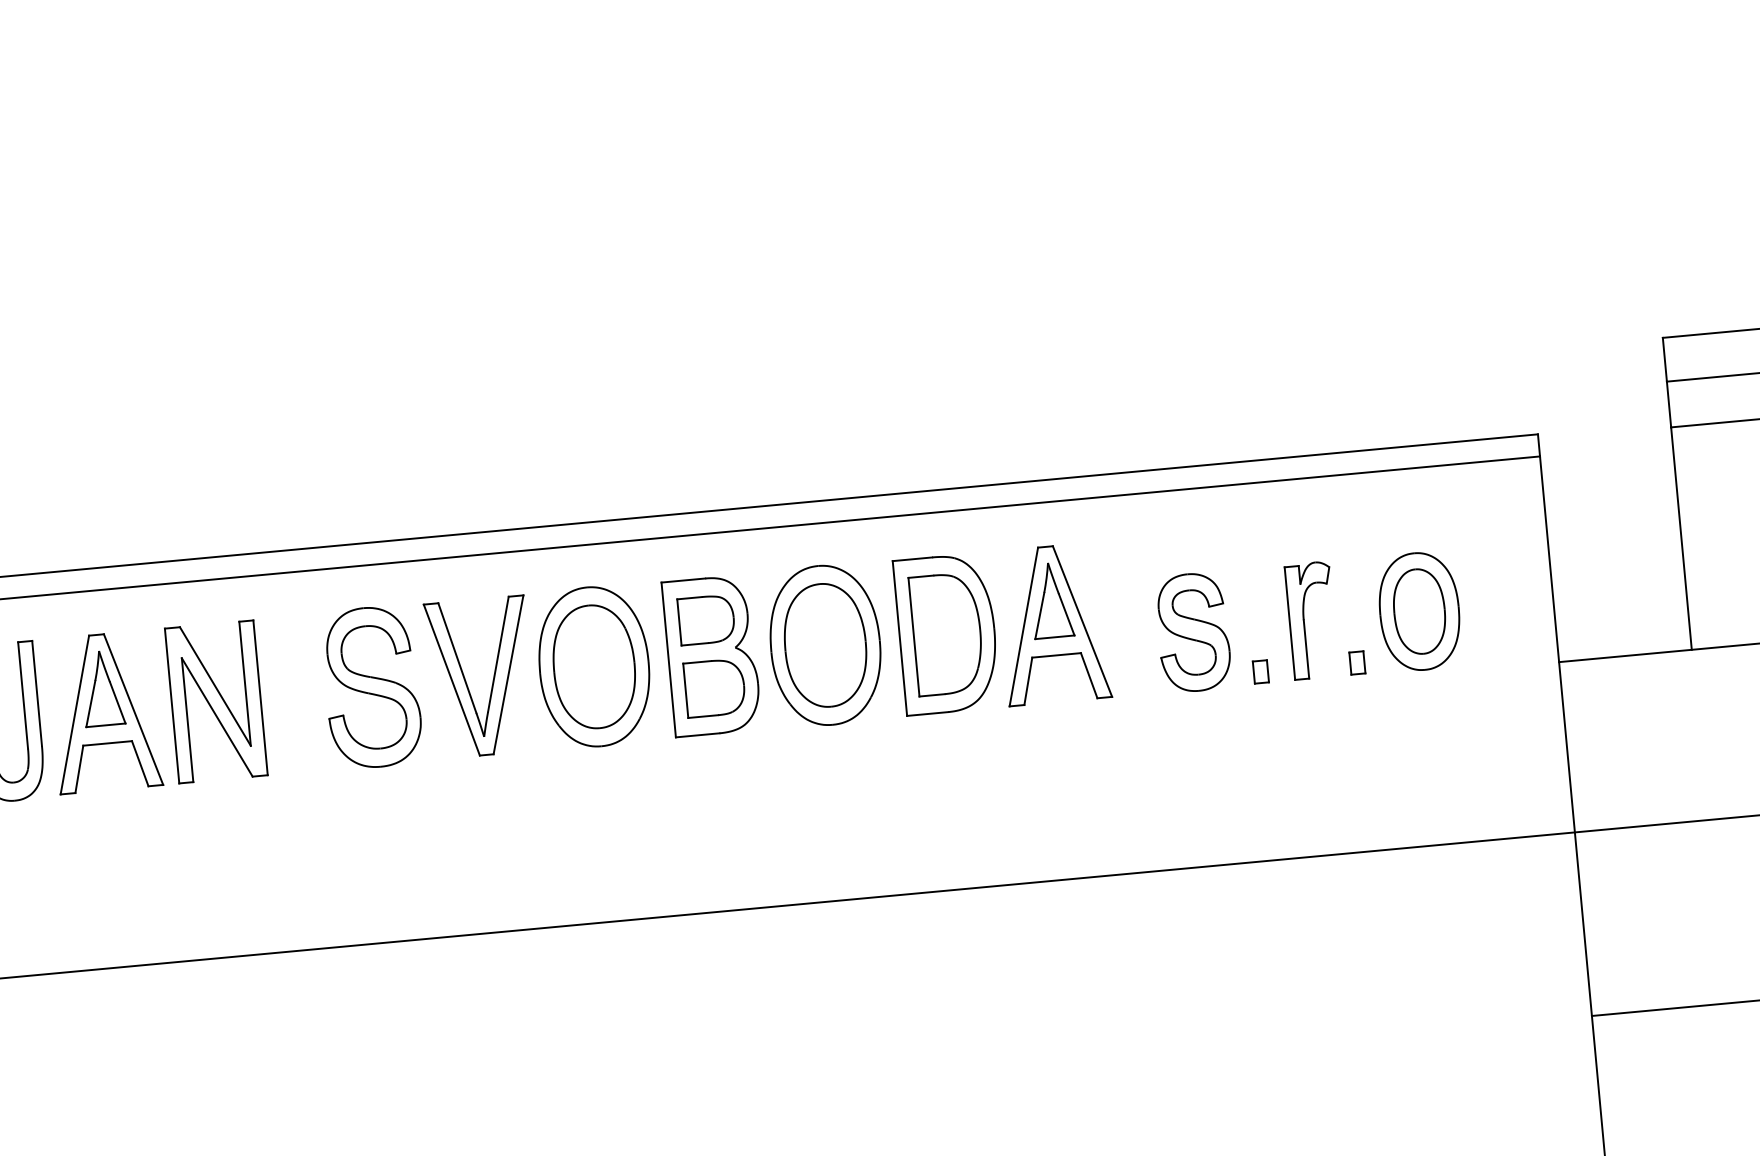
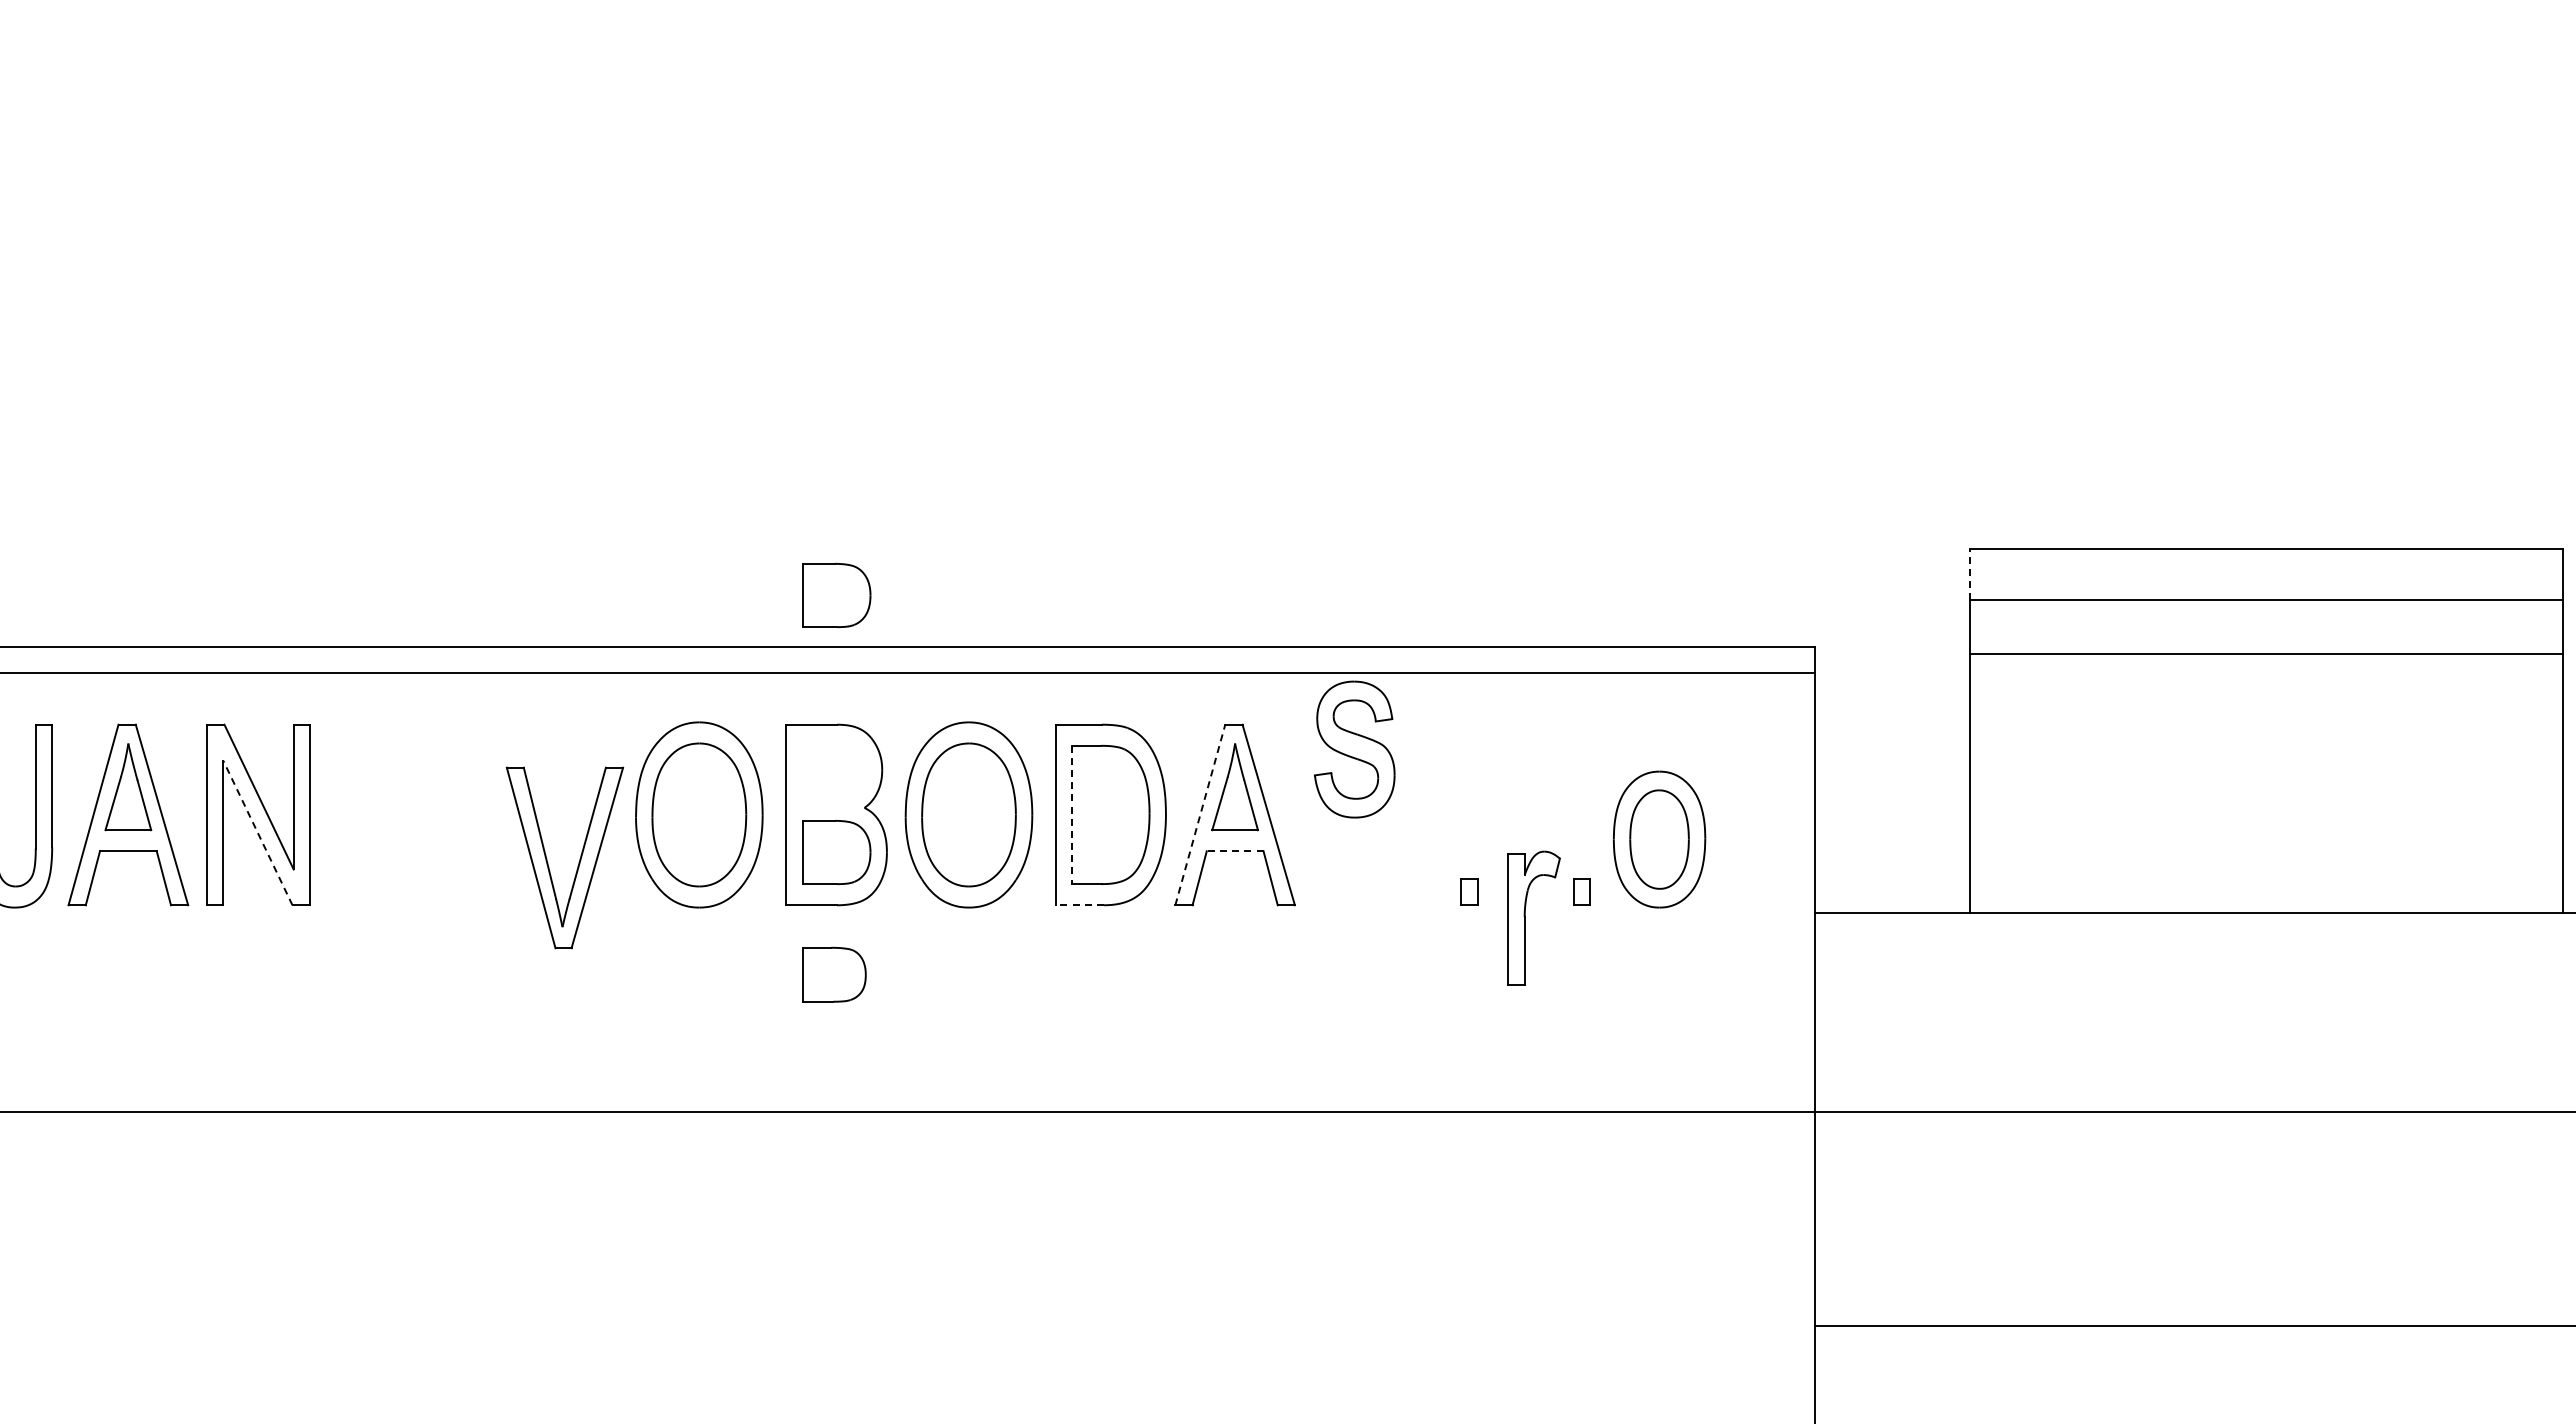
line: (1665, 359) -> (1970, 574), solid -> dashed
part: (694, 467) -> (836, 595), added
part: (706, 619) -> (834, 974), moved
part: (1304, 620) -> (1525, 917), moved
line: (1024, 627) -> (1200, 815), solid -> dashed
part: (1193, 632) -> (1354, 749), moved
line: (914, 637) -> (1072, 815), solid -> dashed
line: (1056, 655) -> (1234, 851), solid -> dashed
part: (492, 680) -> (578, 862), moved
part: (371, 687) -> (439, 814), removed
line: (927, 714) -> (1079, 905), solid -> dashed
line: (216, 717) -> (257, 832), solid -> dashed

